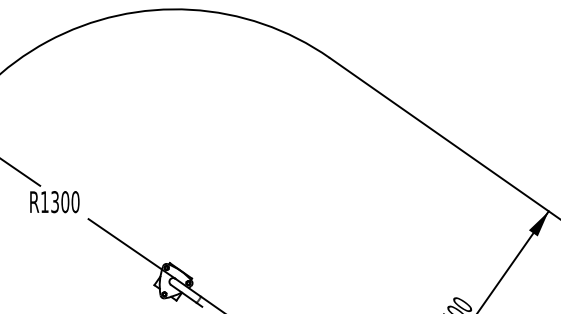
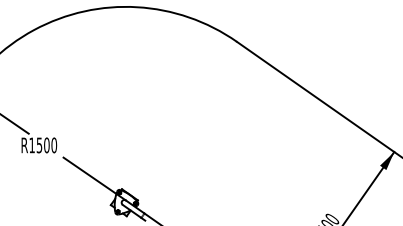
text: (55, 200) -> (39, 144), R1300 -> R1500

